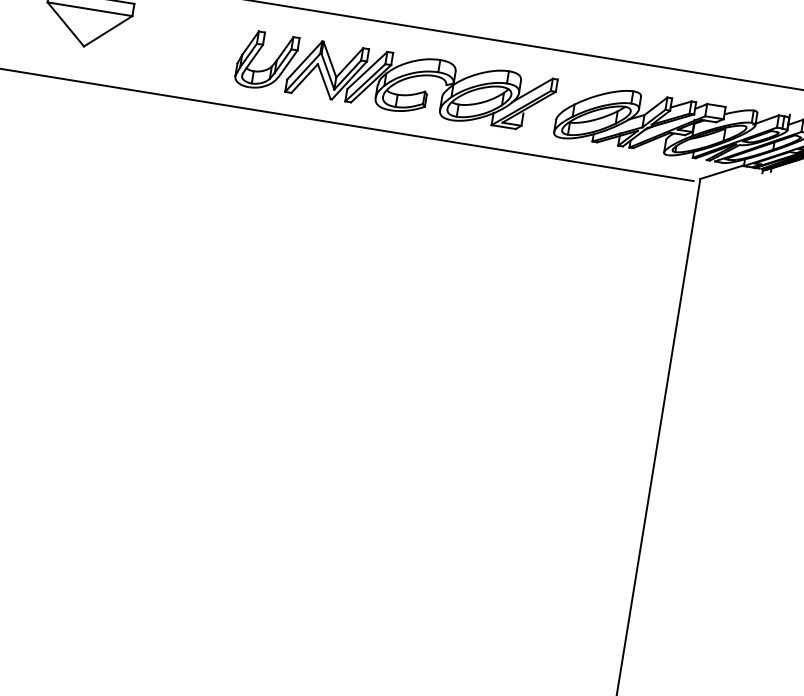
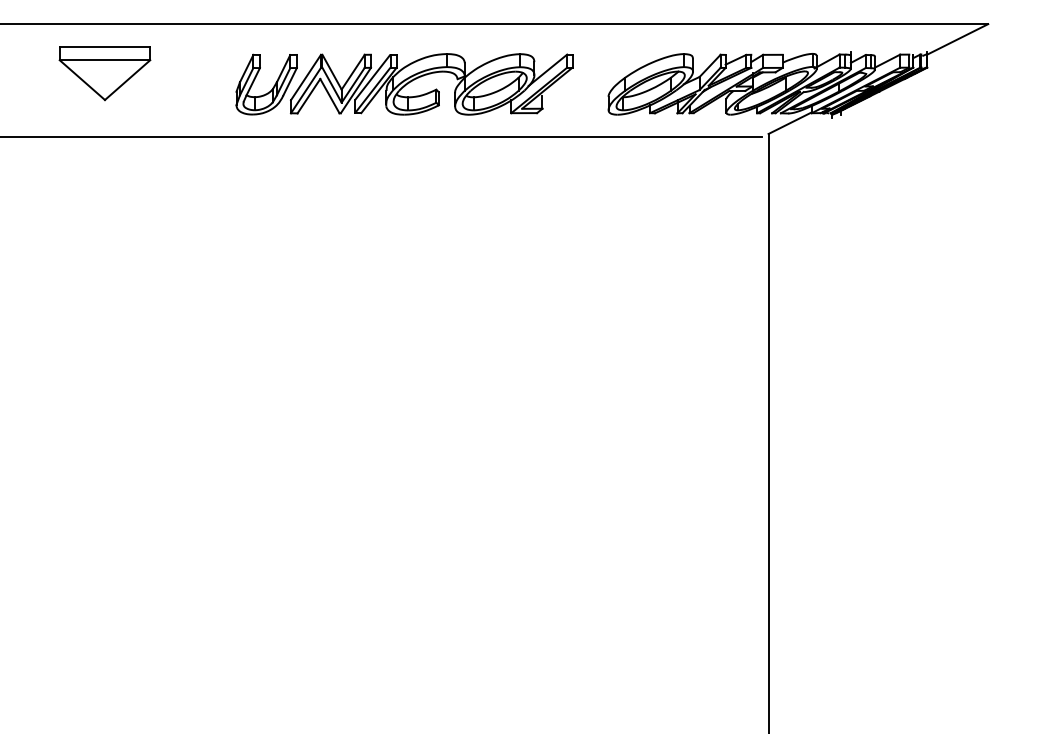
part: (395, 82) -> (404, 84), moved

